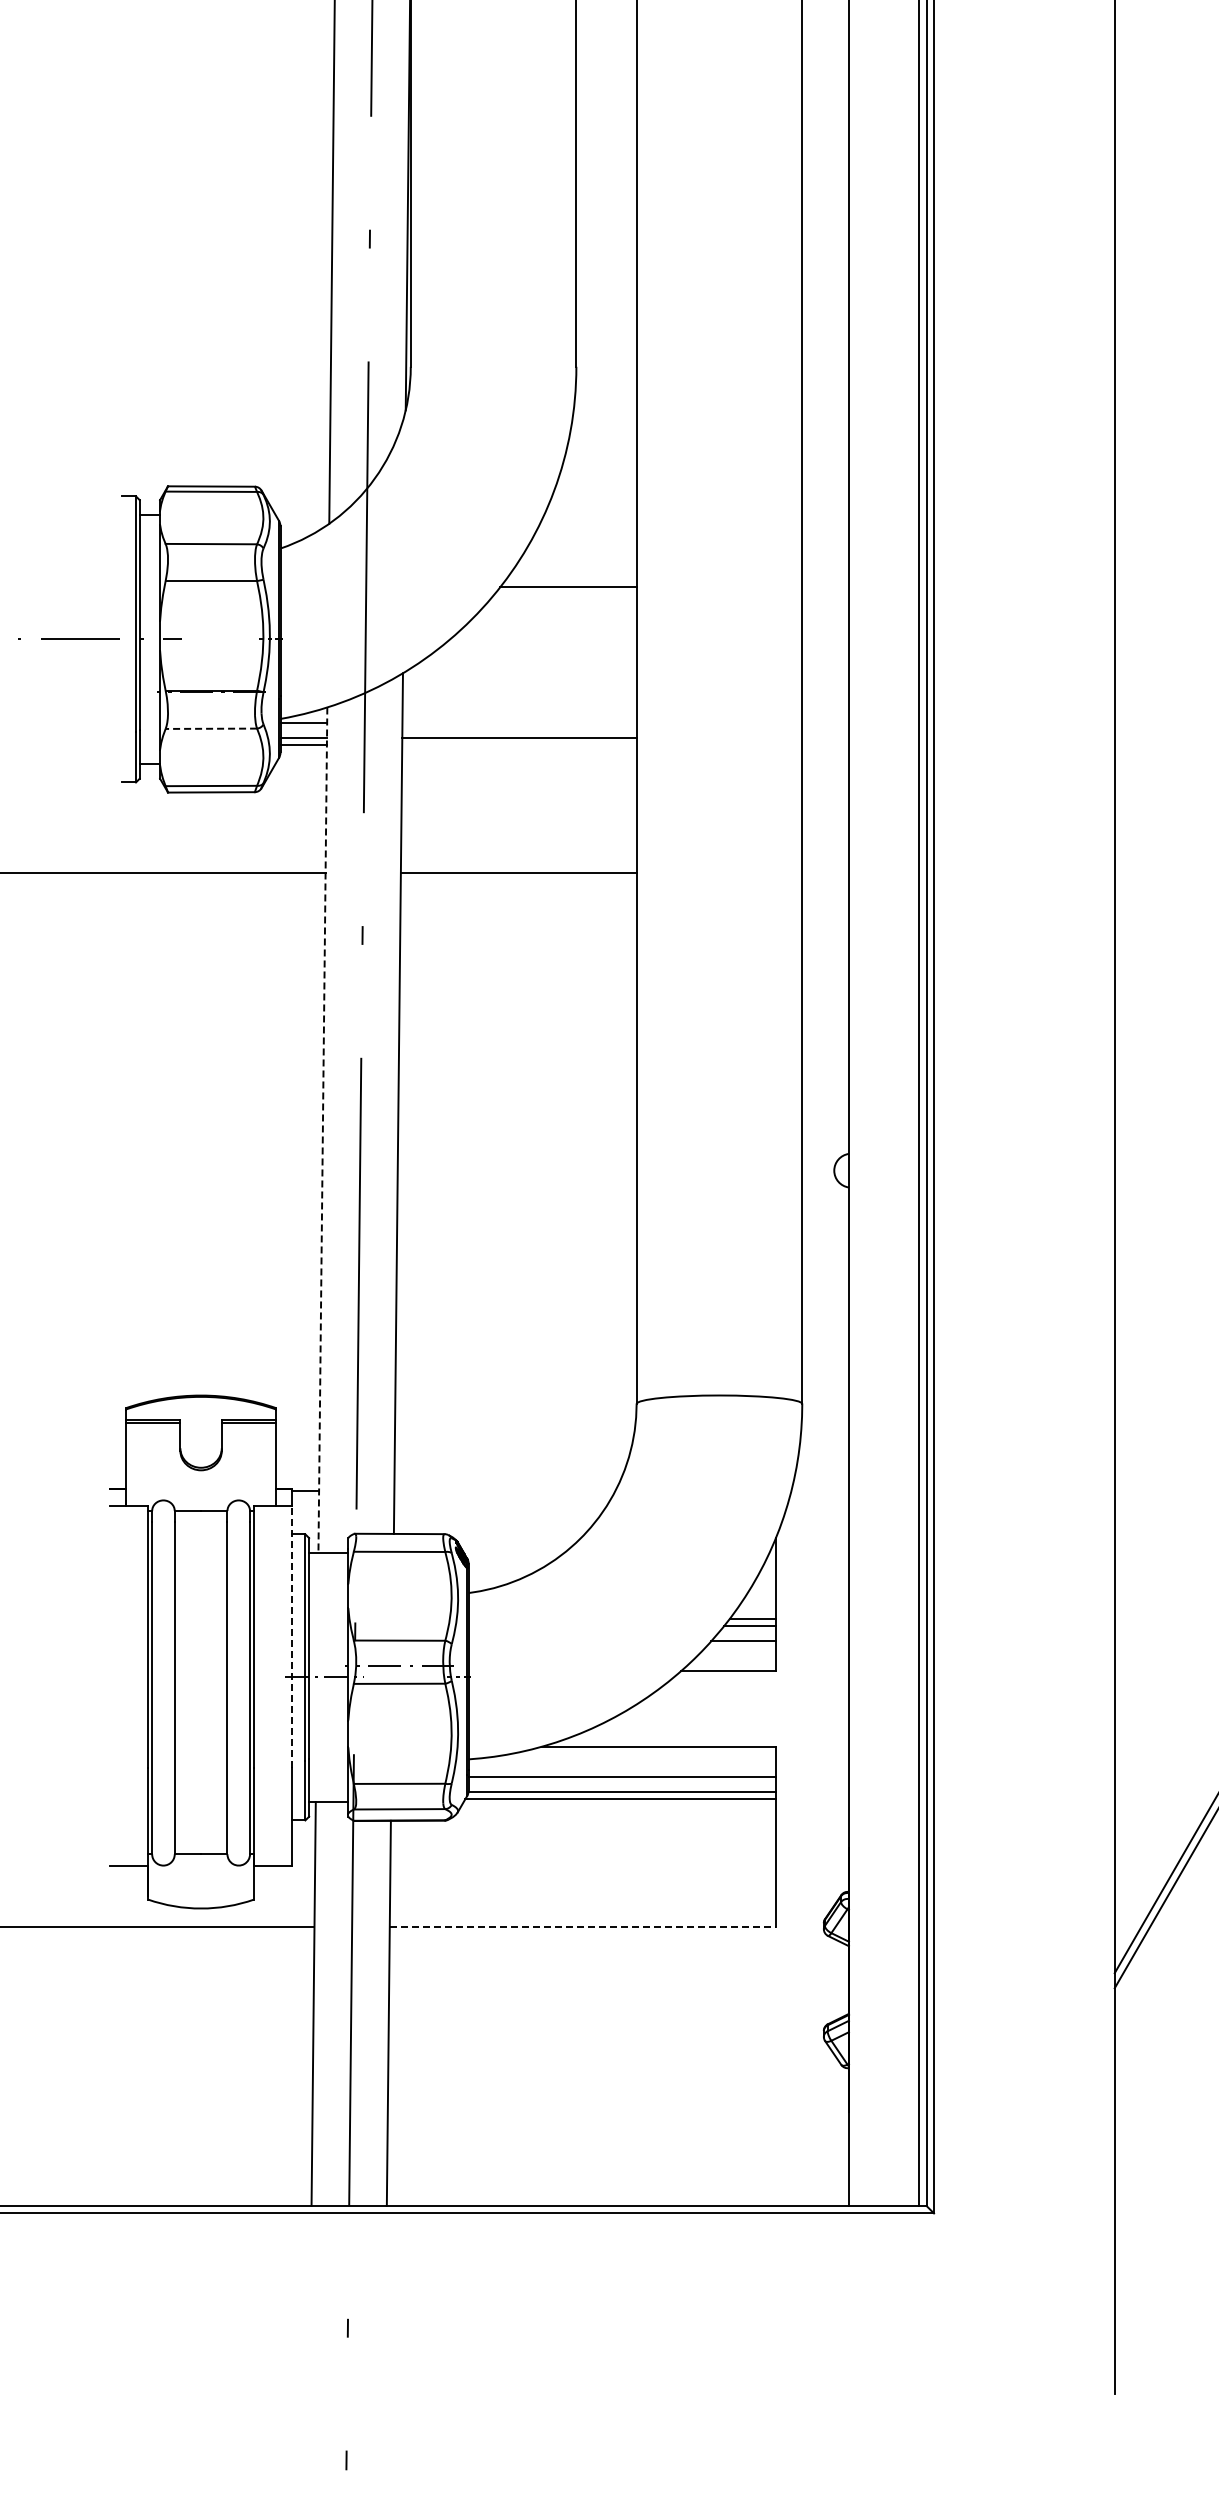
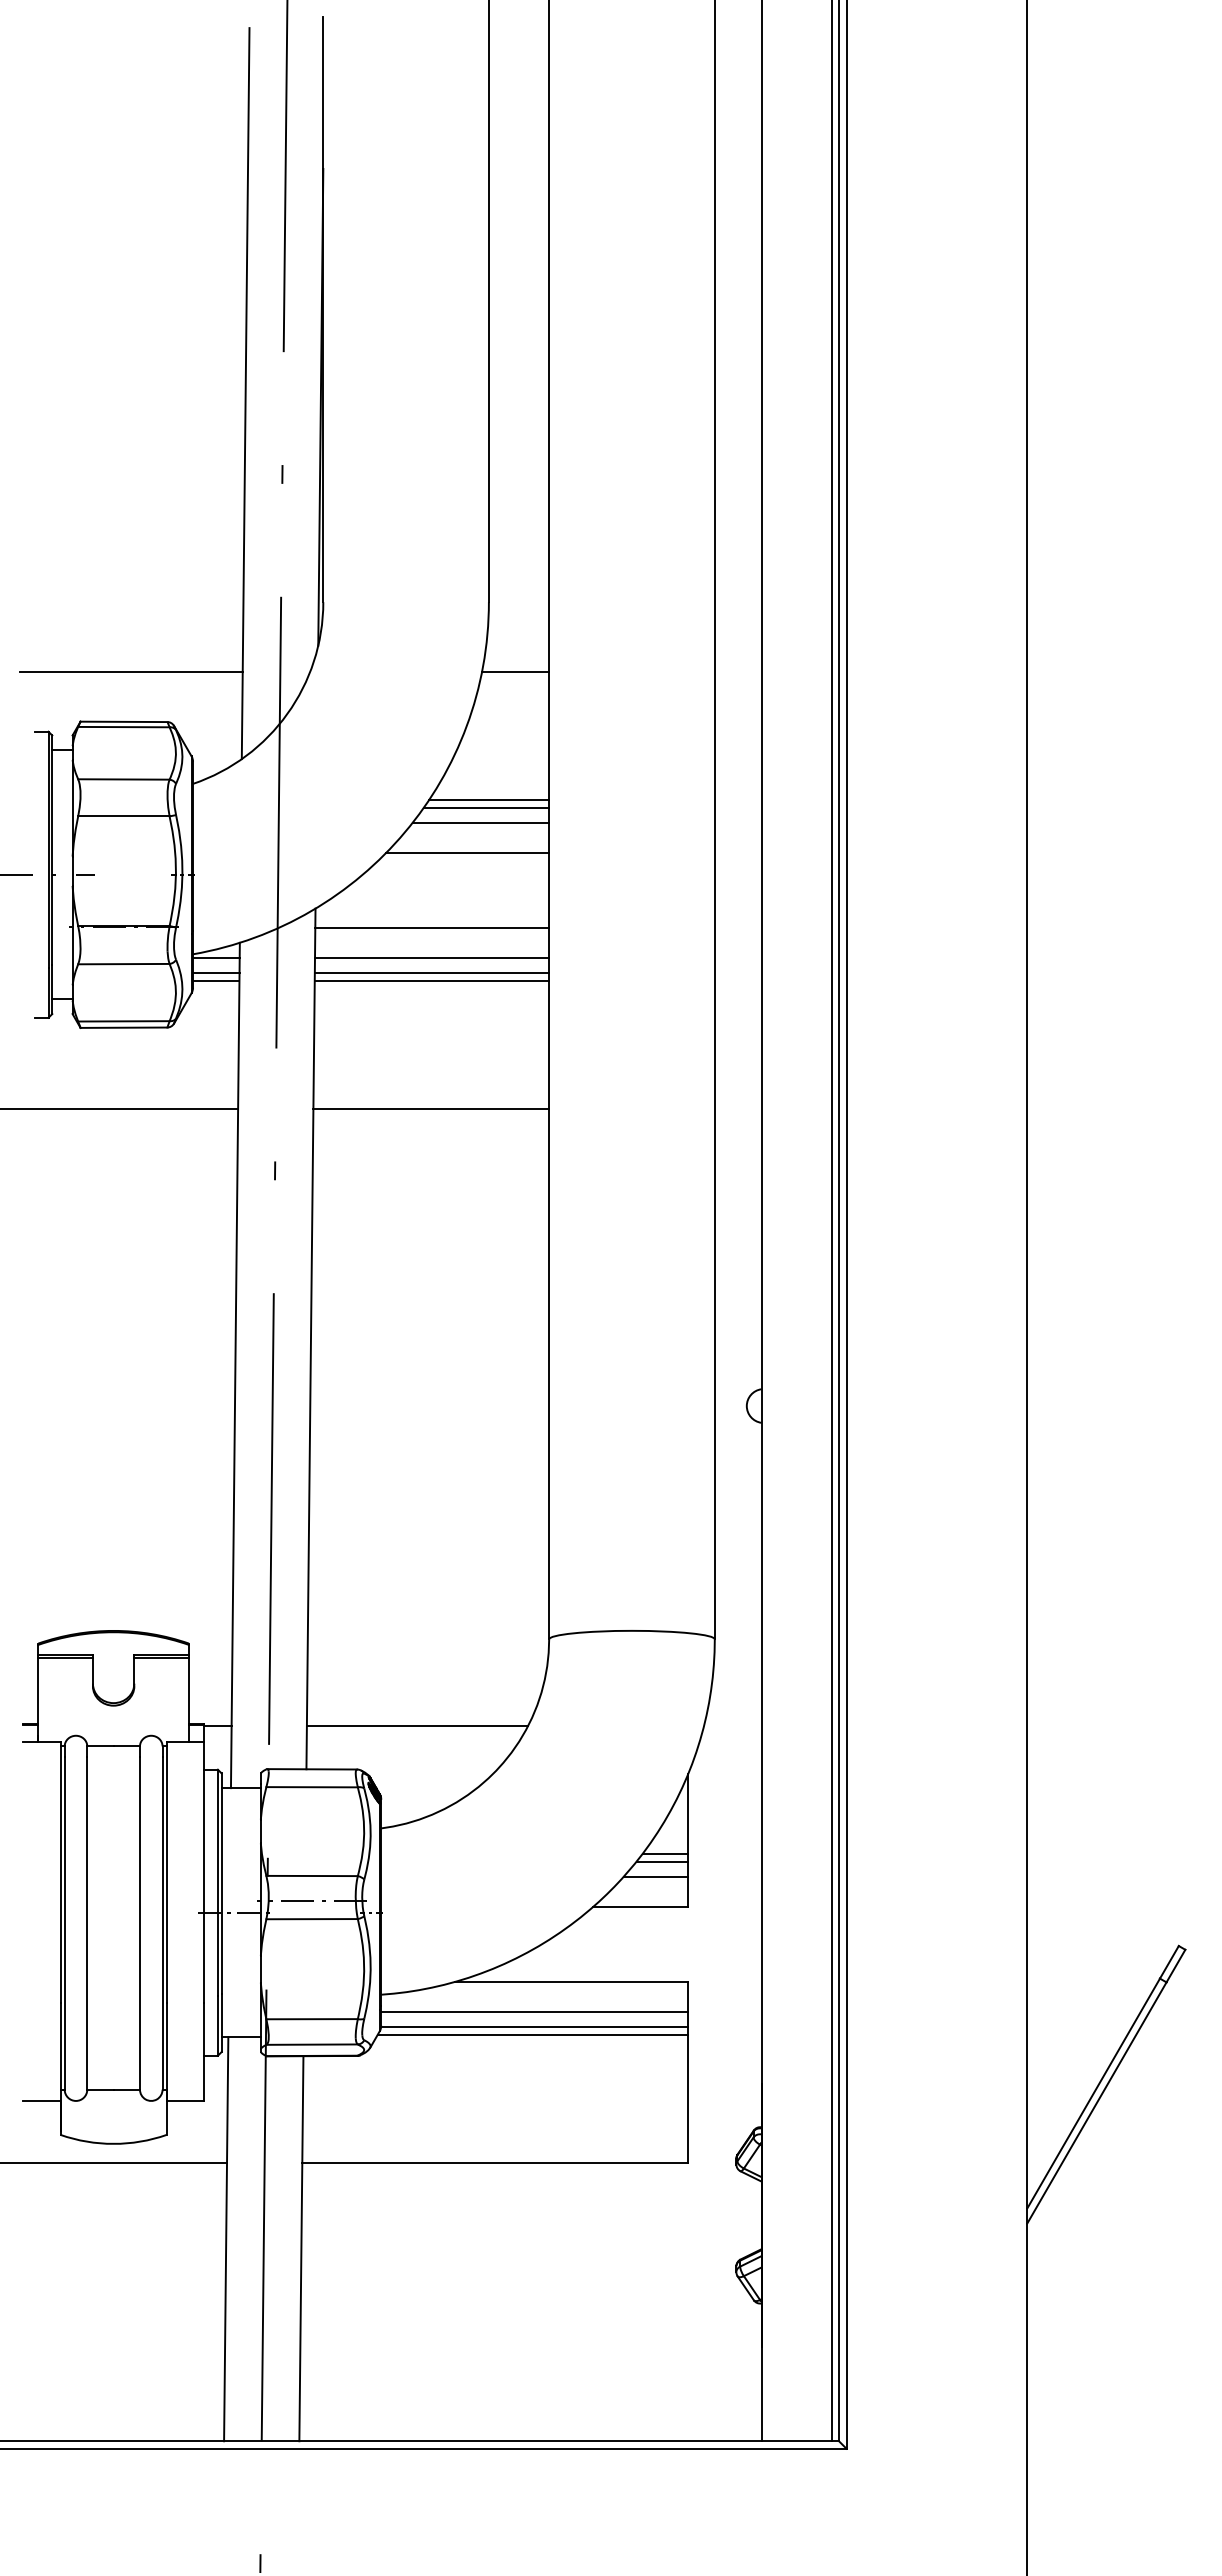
line: (217, 436) -> (130, 671), added
line: (602, 436) -> (515, 671), added
line: (576, 564) -> (489, 799), added
line: (573, 572) -> (486, 807), added
line: (554, 617) -> (467, 852), added
line: (519, 692) -> (432, 927), added
line: (519, 723) -> (432, 958), added
line: (210, 729) -> (123, 964), dashed -> solid
line: (518, 745) -> (431, 980), added
line: (322, 1130) -> (235, 1365), dashed -> solid
line: (504, 1491) -> (417, 1726), added
line: (291, 1637) -> (204, 1872), dashed -> solid
line: (582, 1927) -> (495, 2162), dashed -> solid

